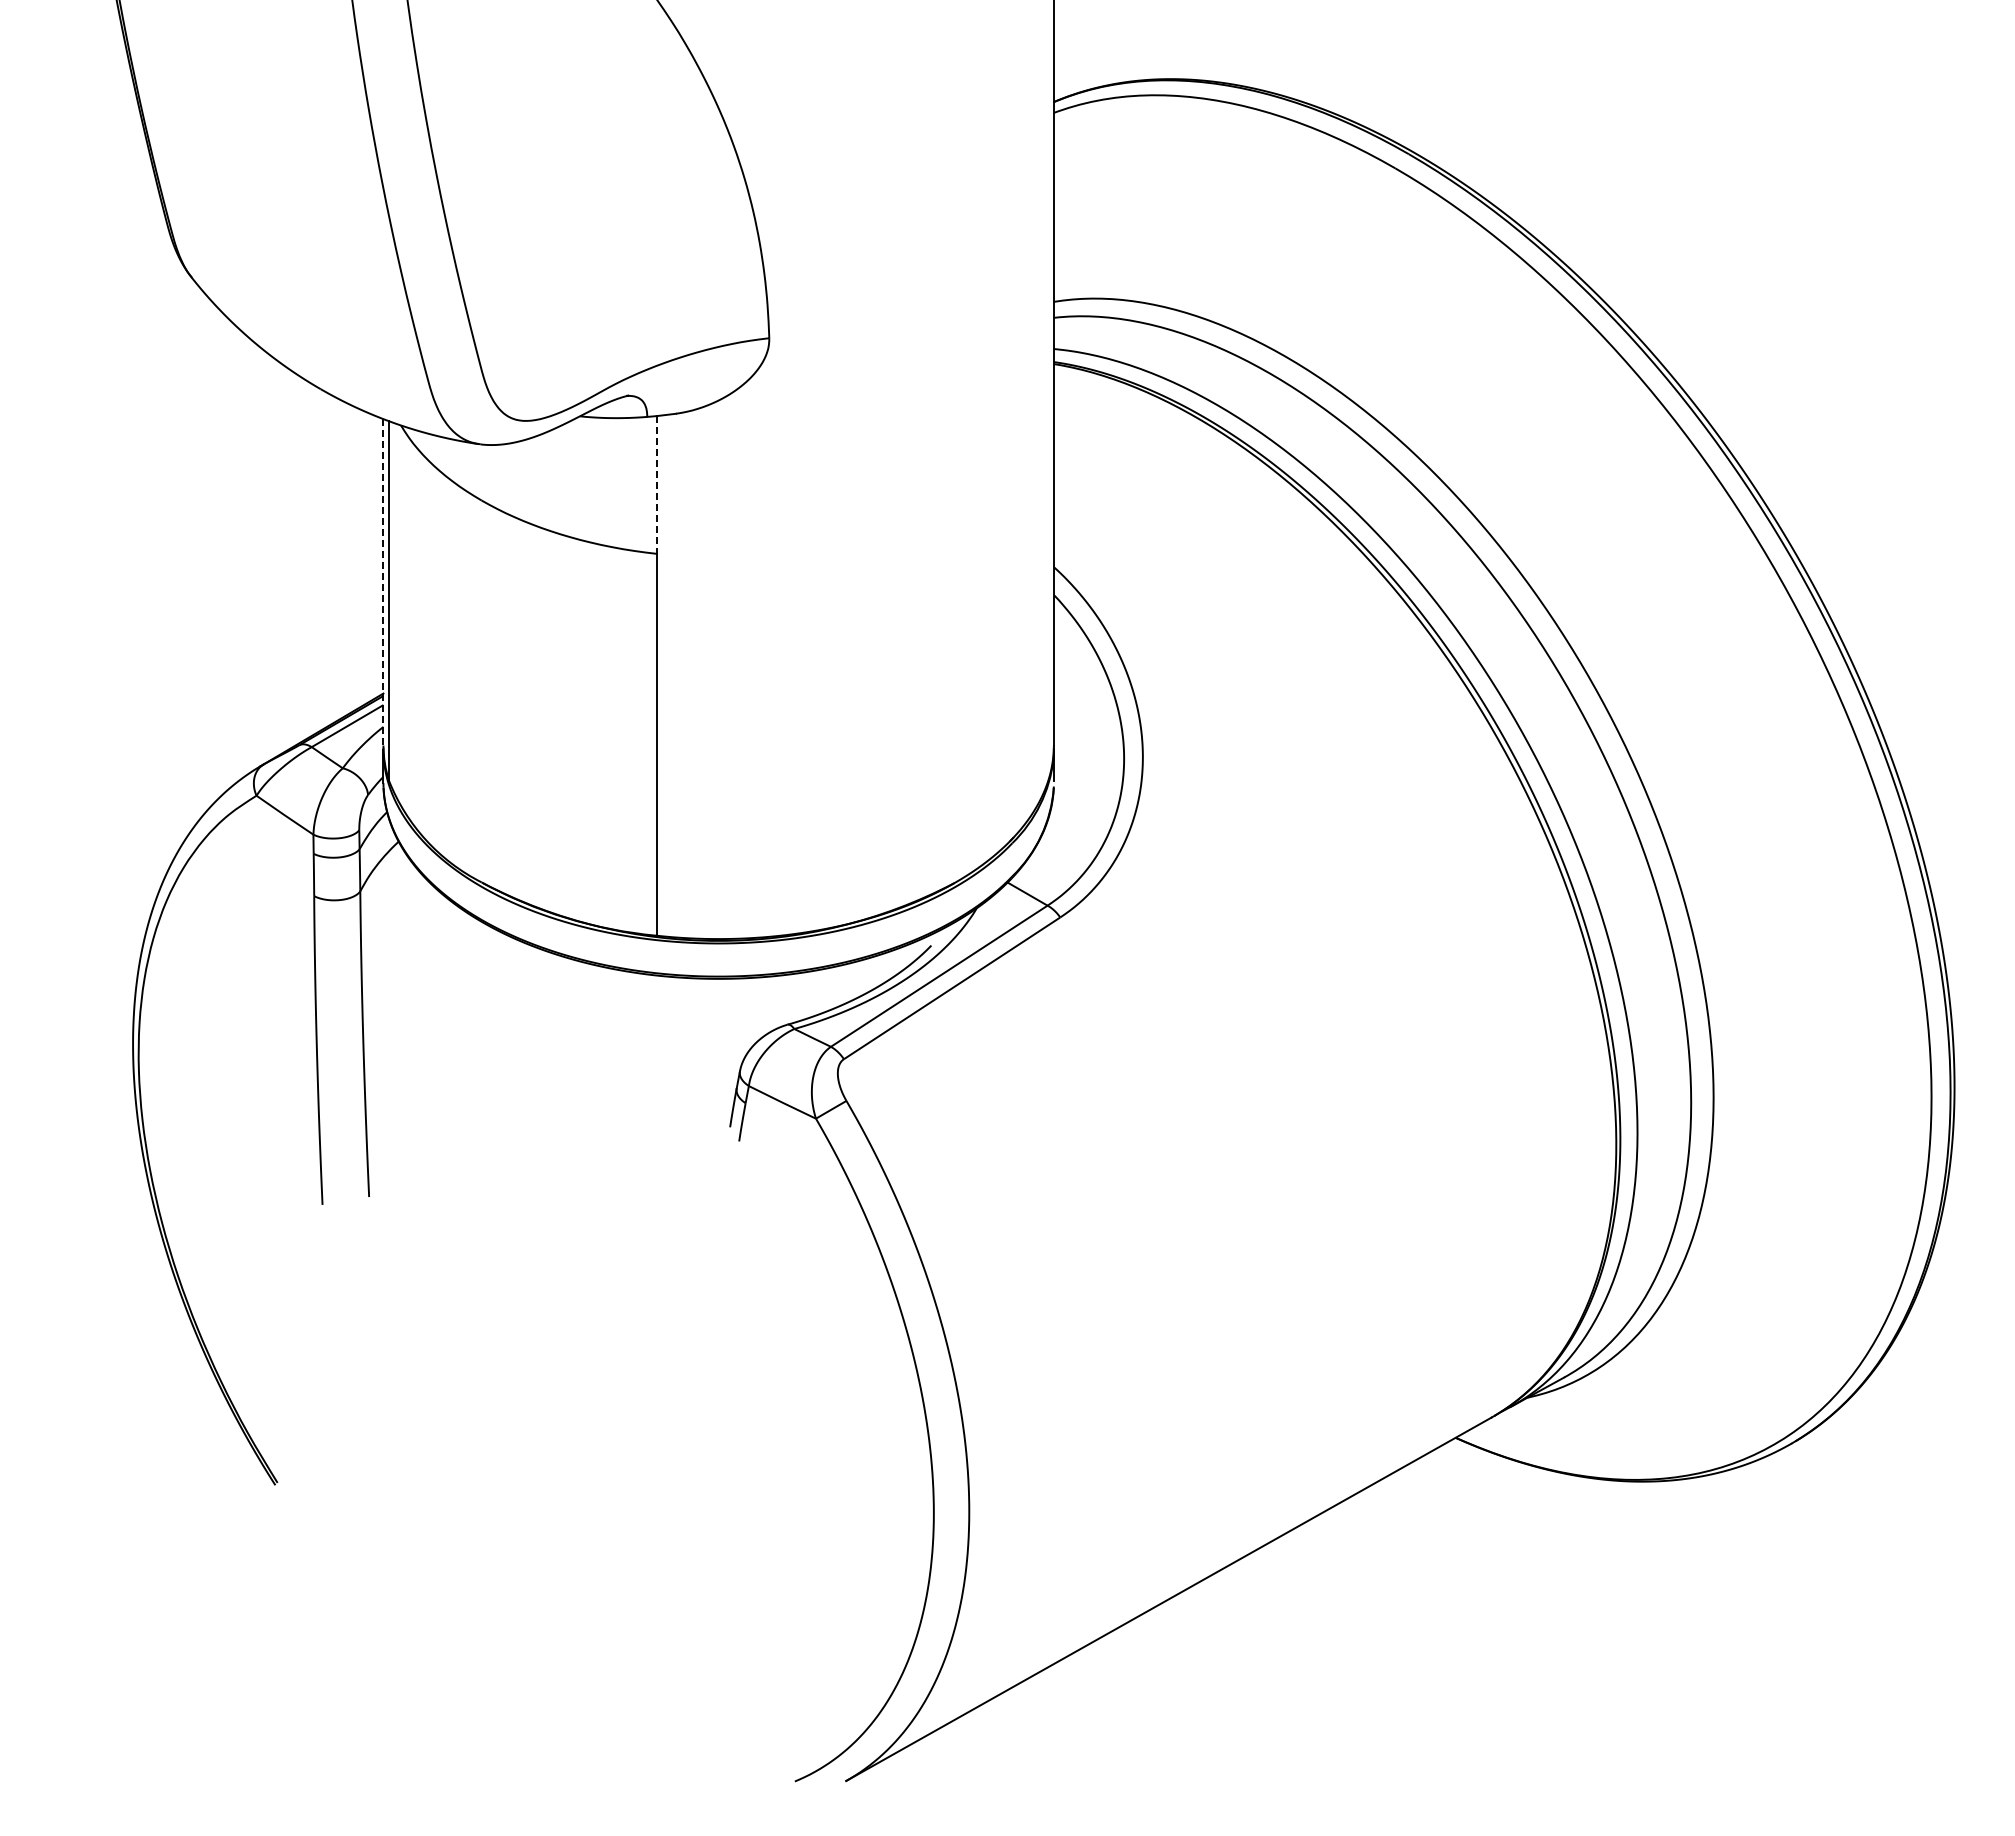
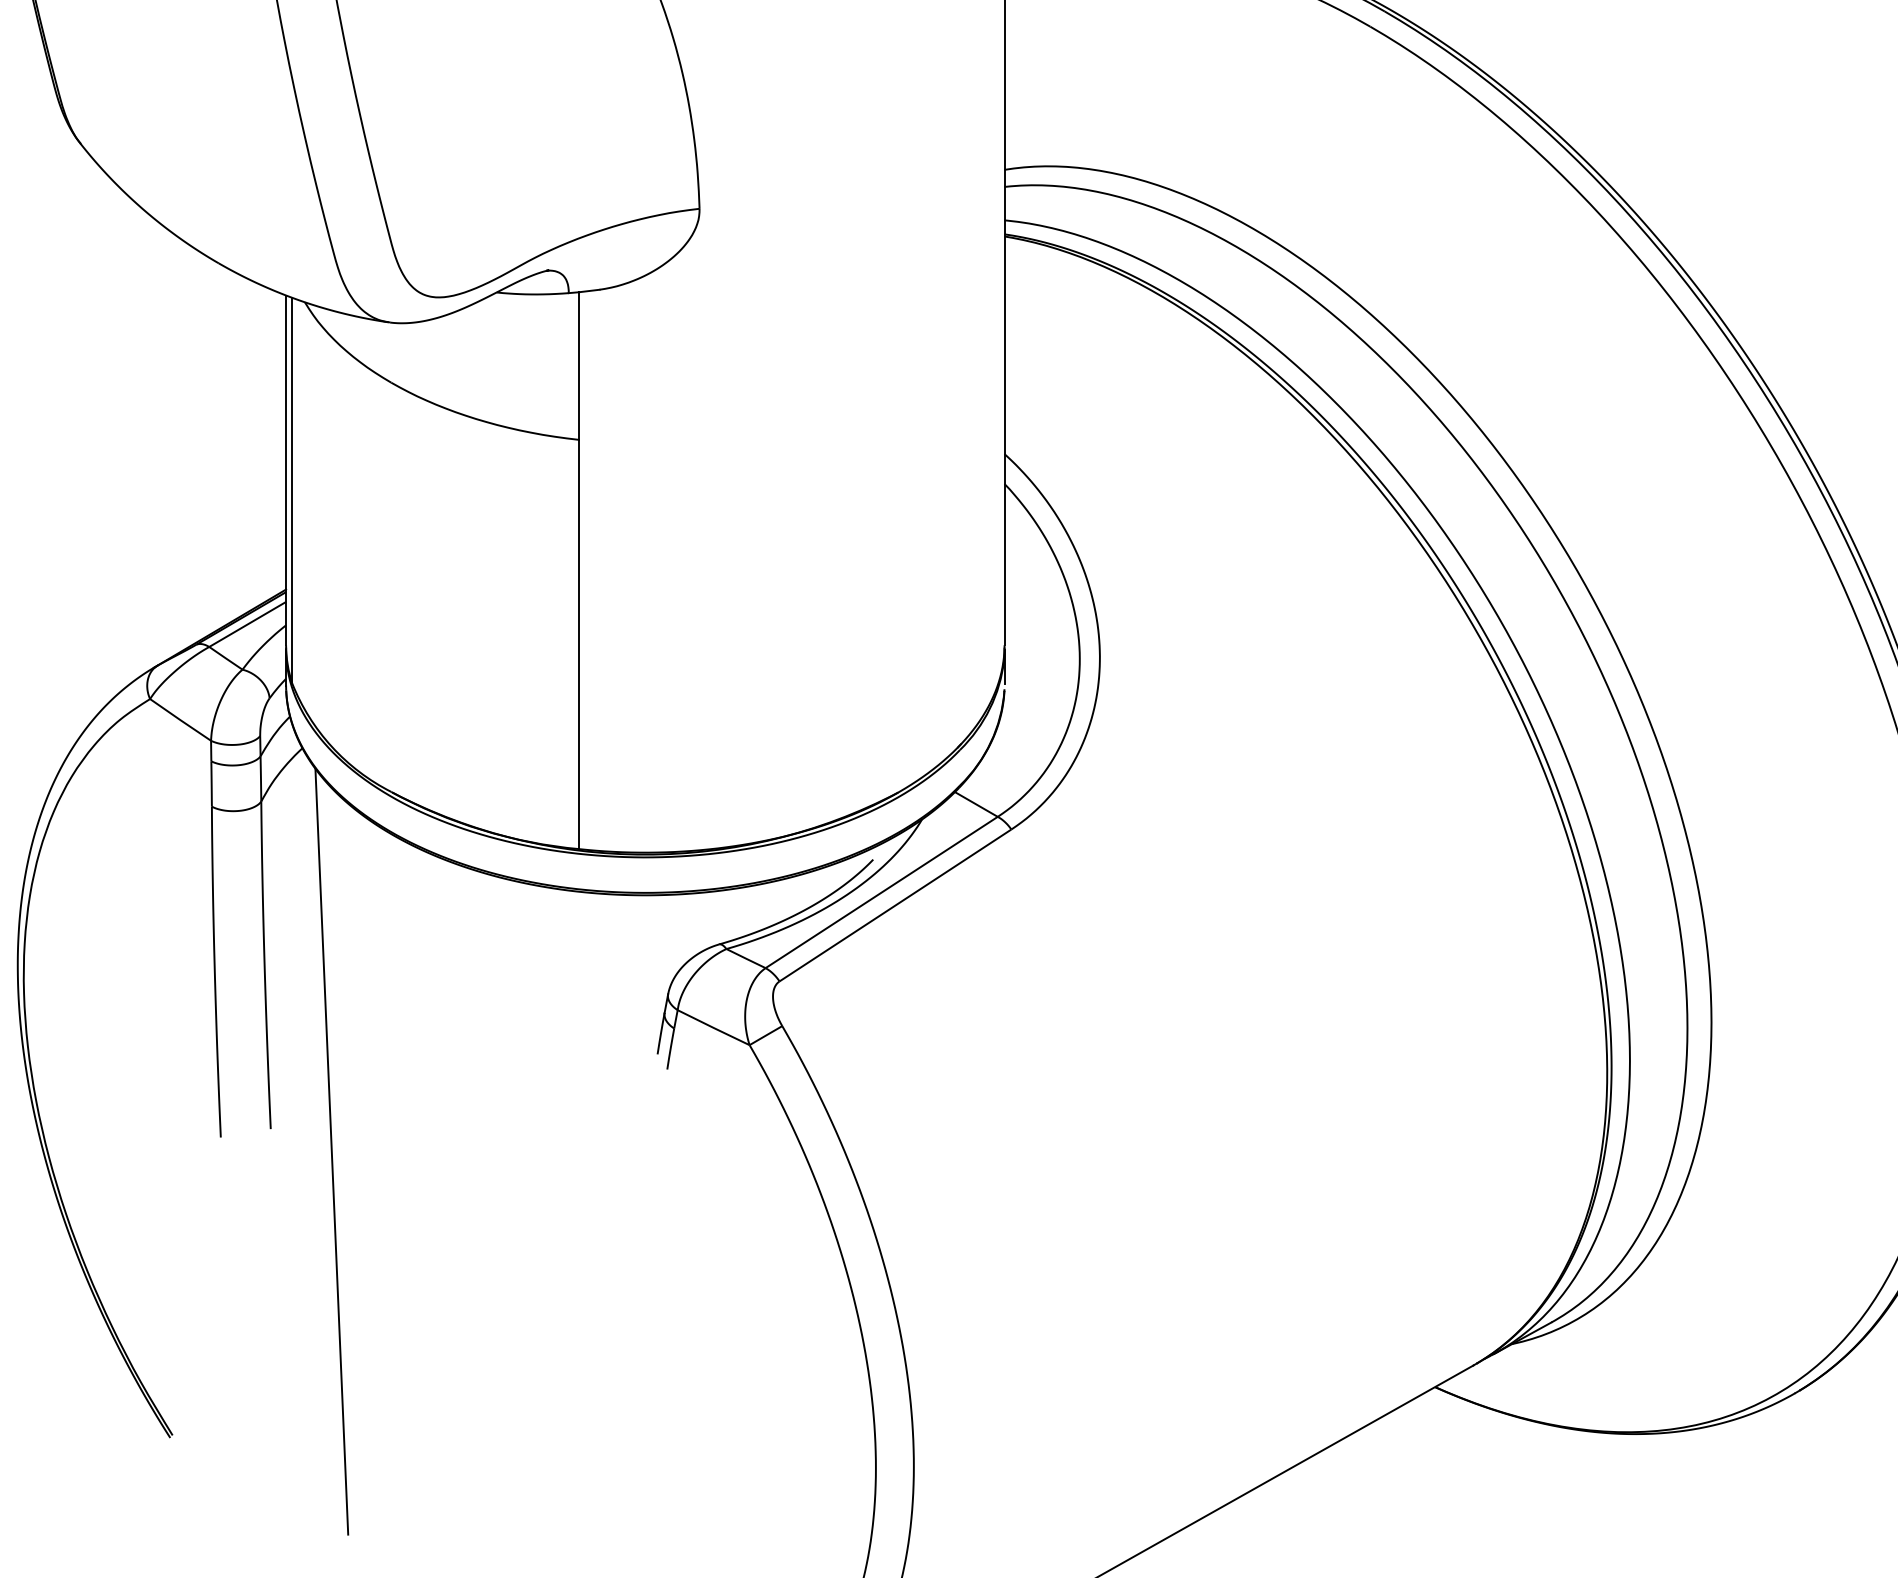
line: (656, 484) -> (578, 365), dashed -> solid
line: (383, 582) -> (286, 470), dashed -> solid
line: (425, 1217) -> (331, 1151), added

